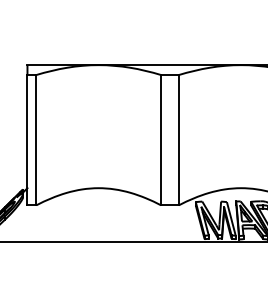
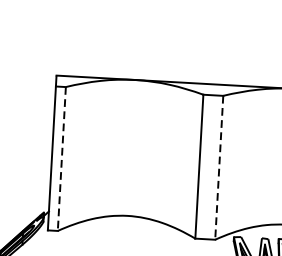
line: (36, 140) -> (61, 159), solid -> dashed
line: (179, 140) -> (219, 168), solid -> dashed

